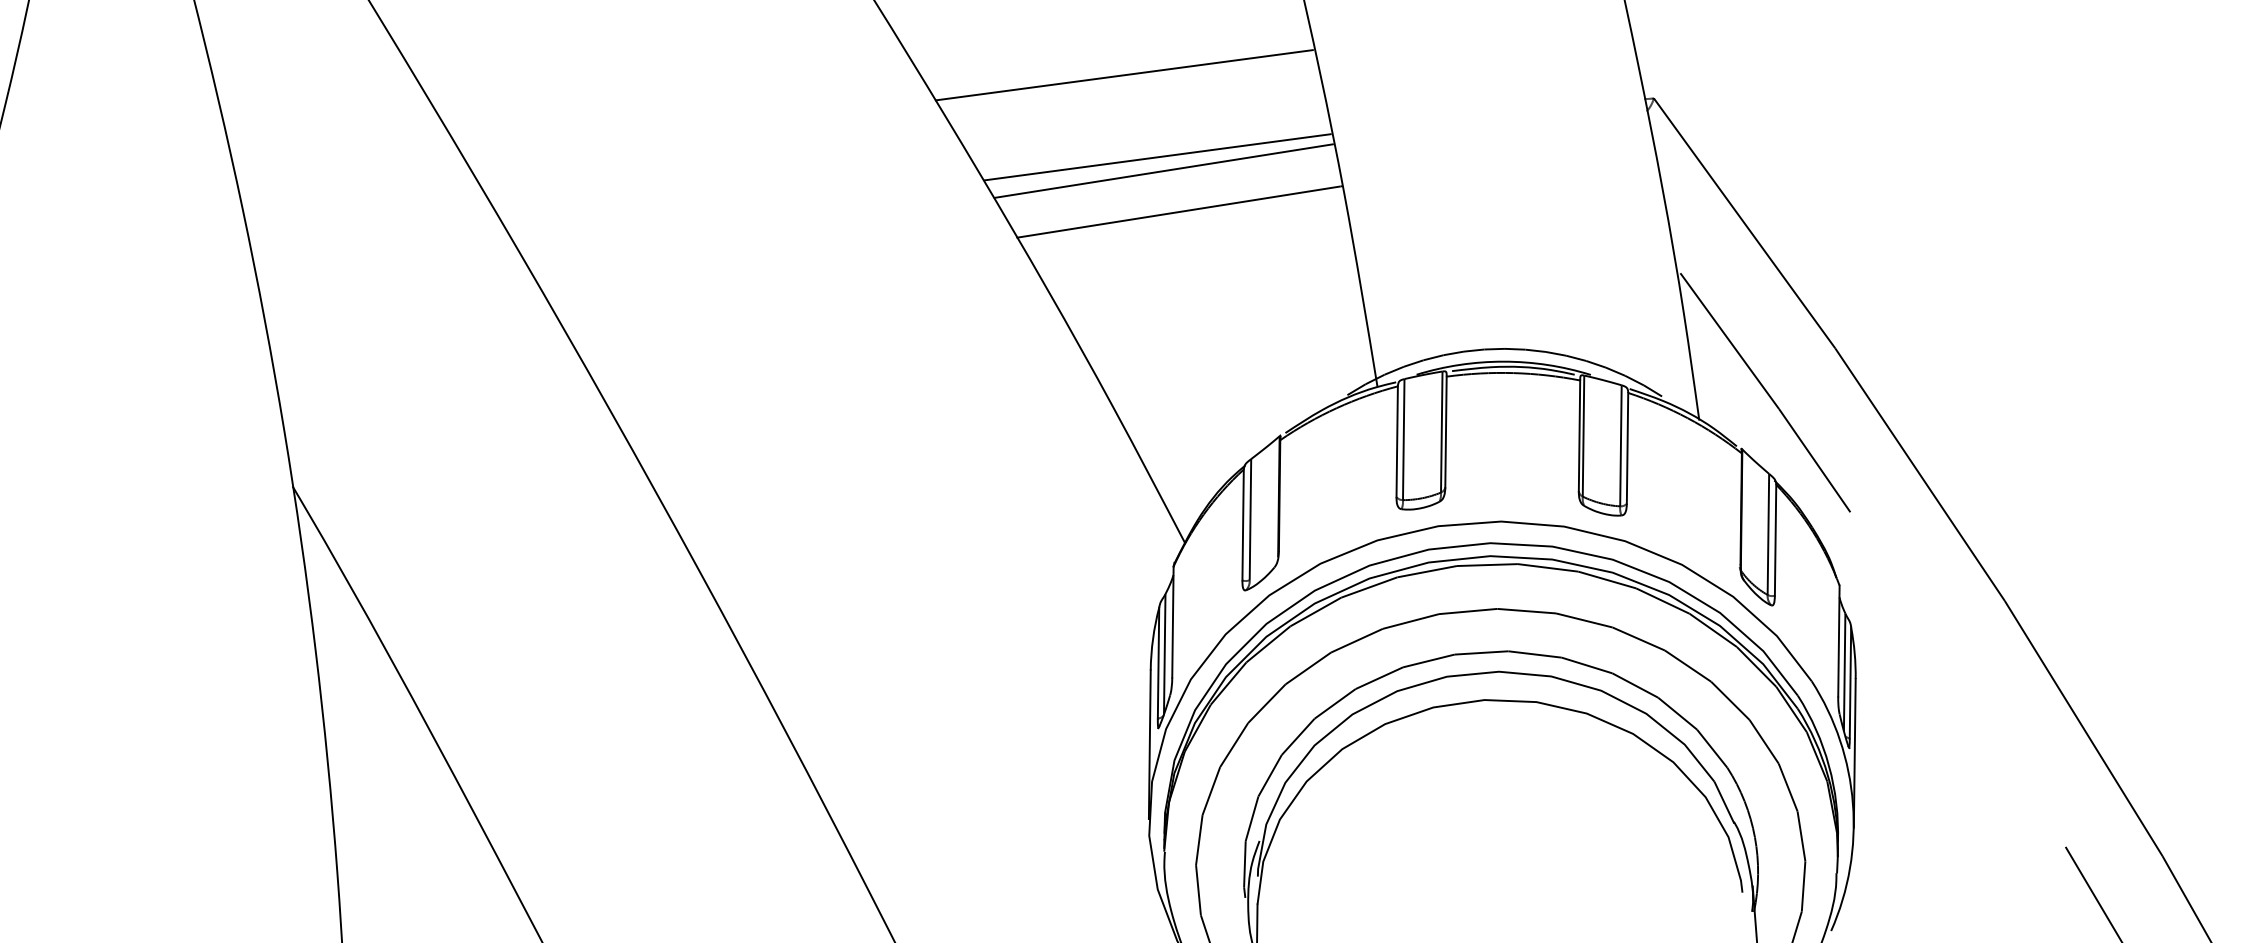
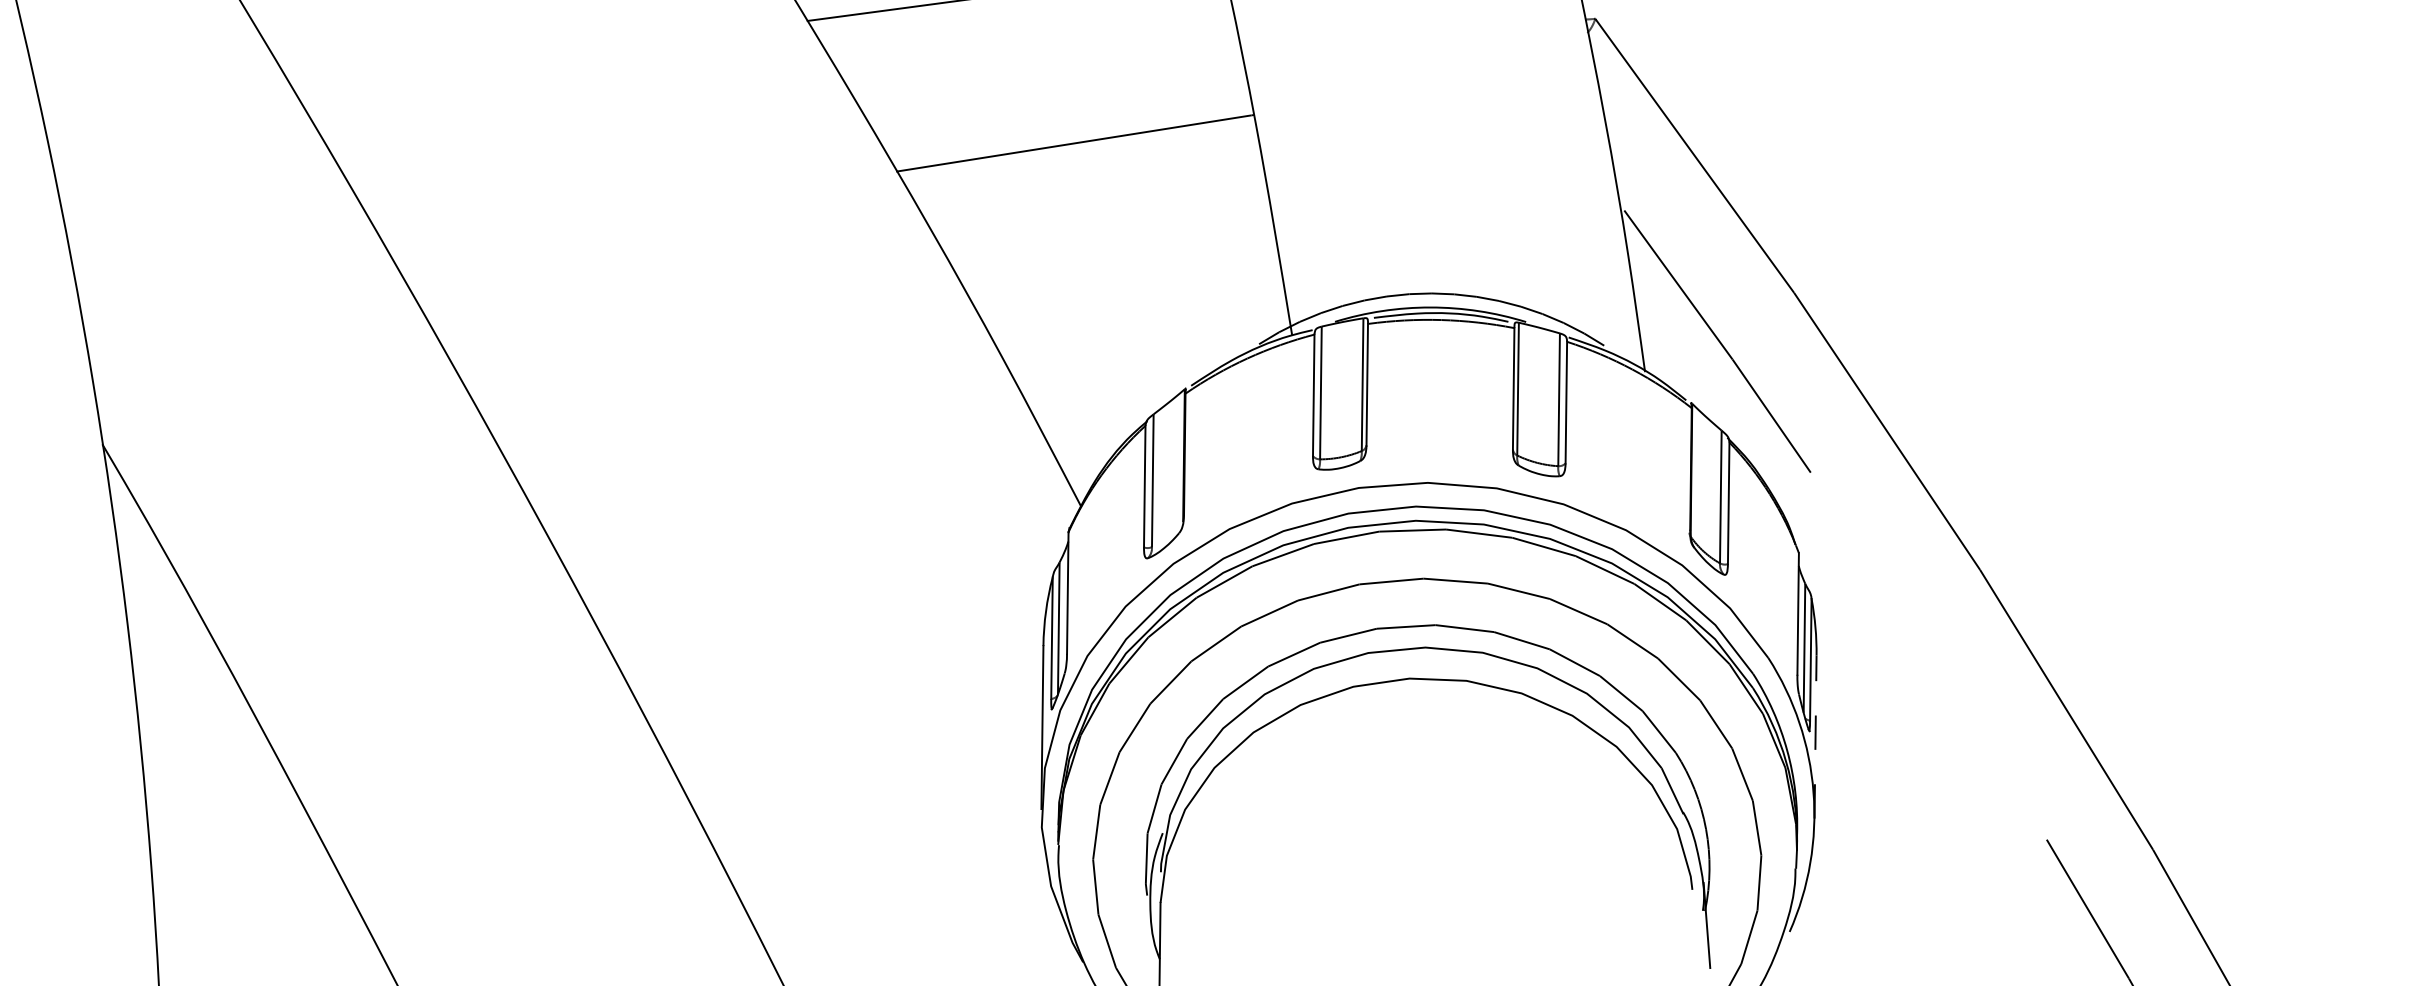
line: (1157, 157) -> (1050, 83), removed
line: (1163, 171) -> (1057, 98), removed
line: (1854, 752) -> (1815, 736), solid -> dashed

